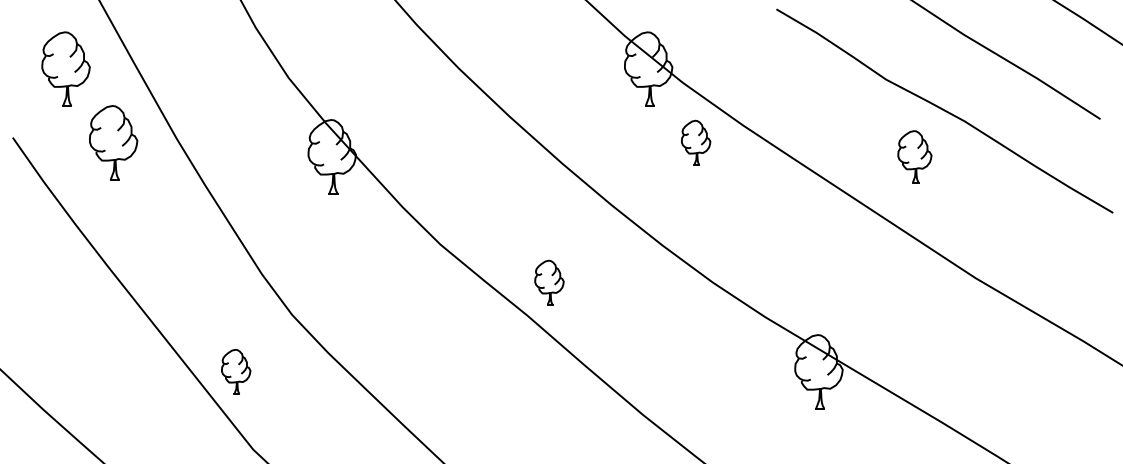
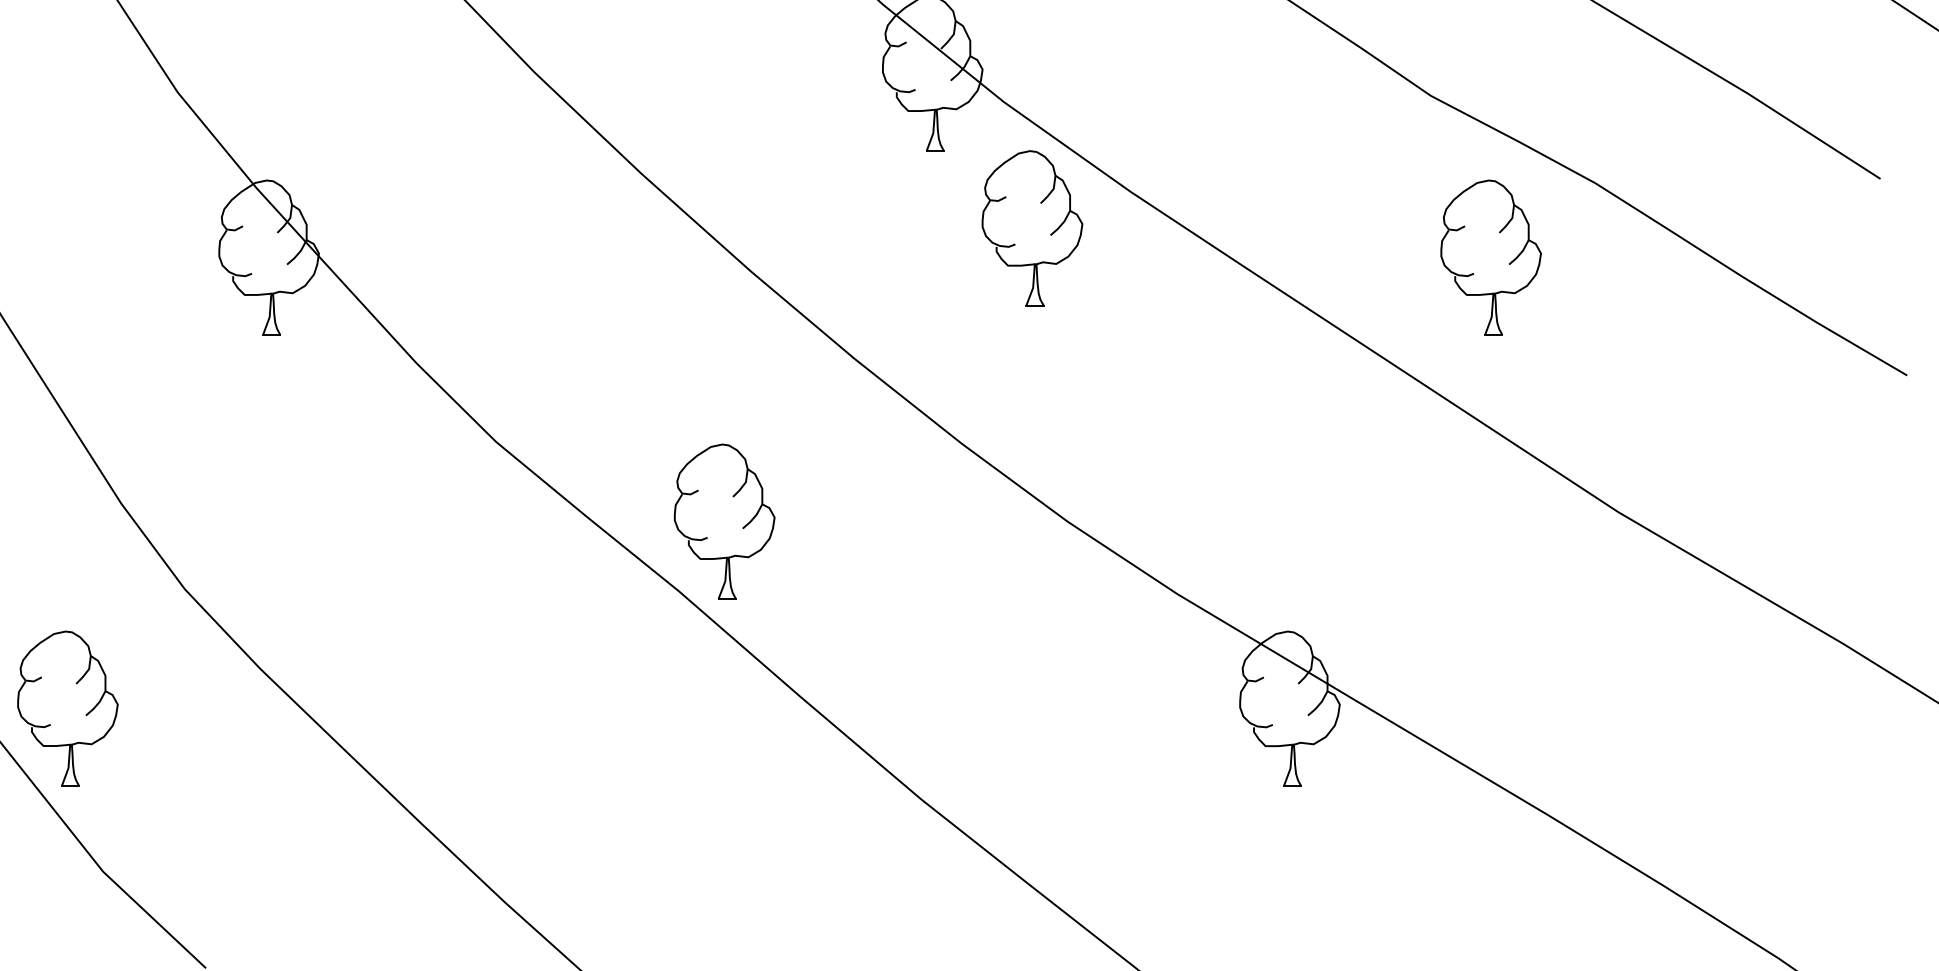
part: (695, 142) -> (1030, 227), size x1.67
part: (914, 156) -> (1490, 257), size x1.43
part: (549, 282) -> (724, 521), size x1.67
part: (235, 371) -> (66, 708), size x1.67

